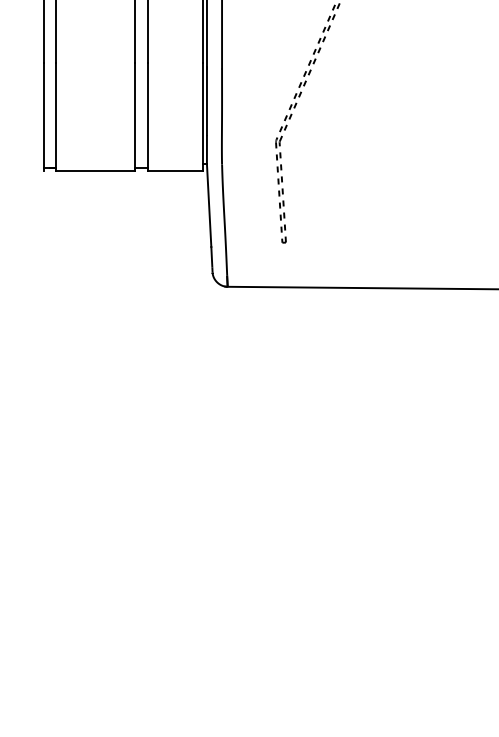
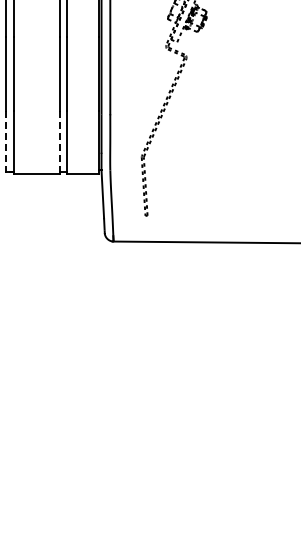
line: (43, 116) -> (6, 142), solid -> dashed
line: (134, 116) -> (59, 142), solid -> dashed

